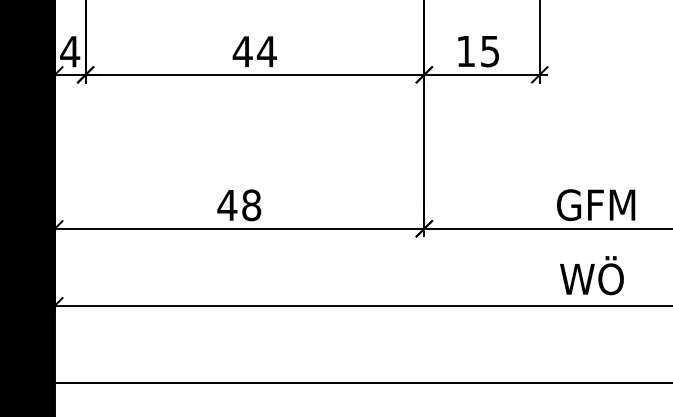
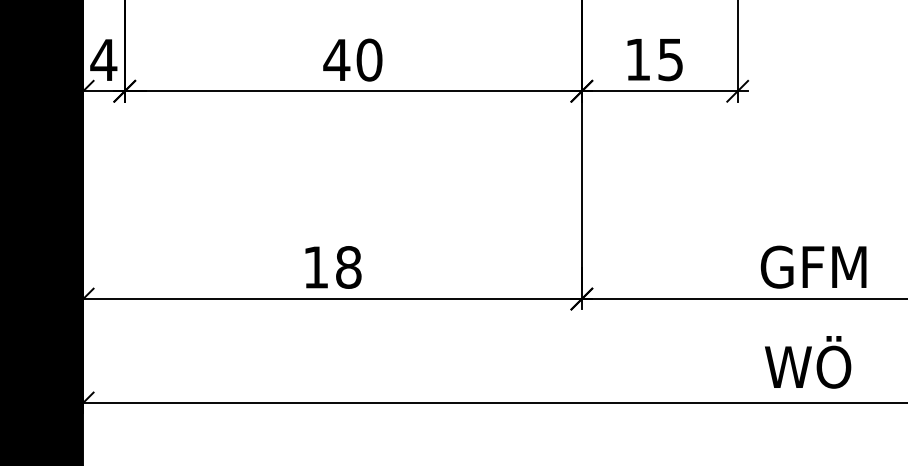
text: (266, 51) -> (368, 59), 44 -> 40
text: (227, 205) -> (316, 267), 48 -> 18

